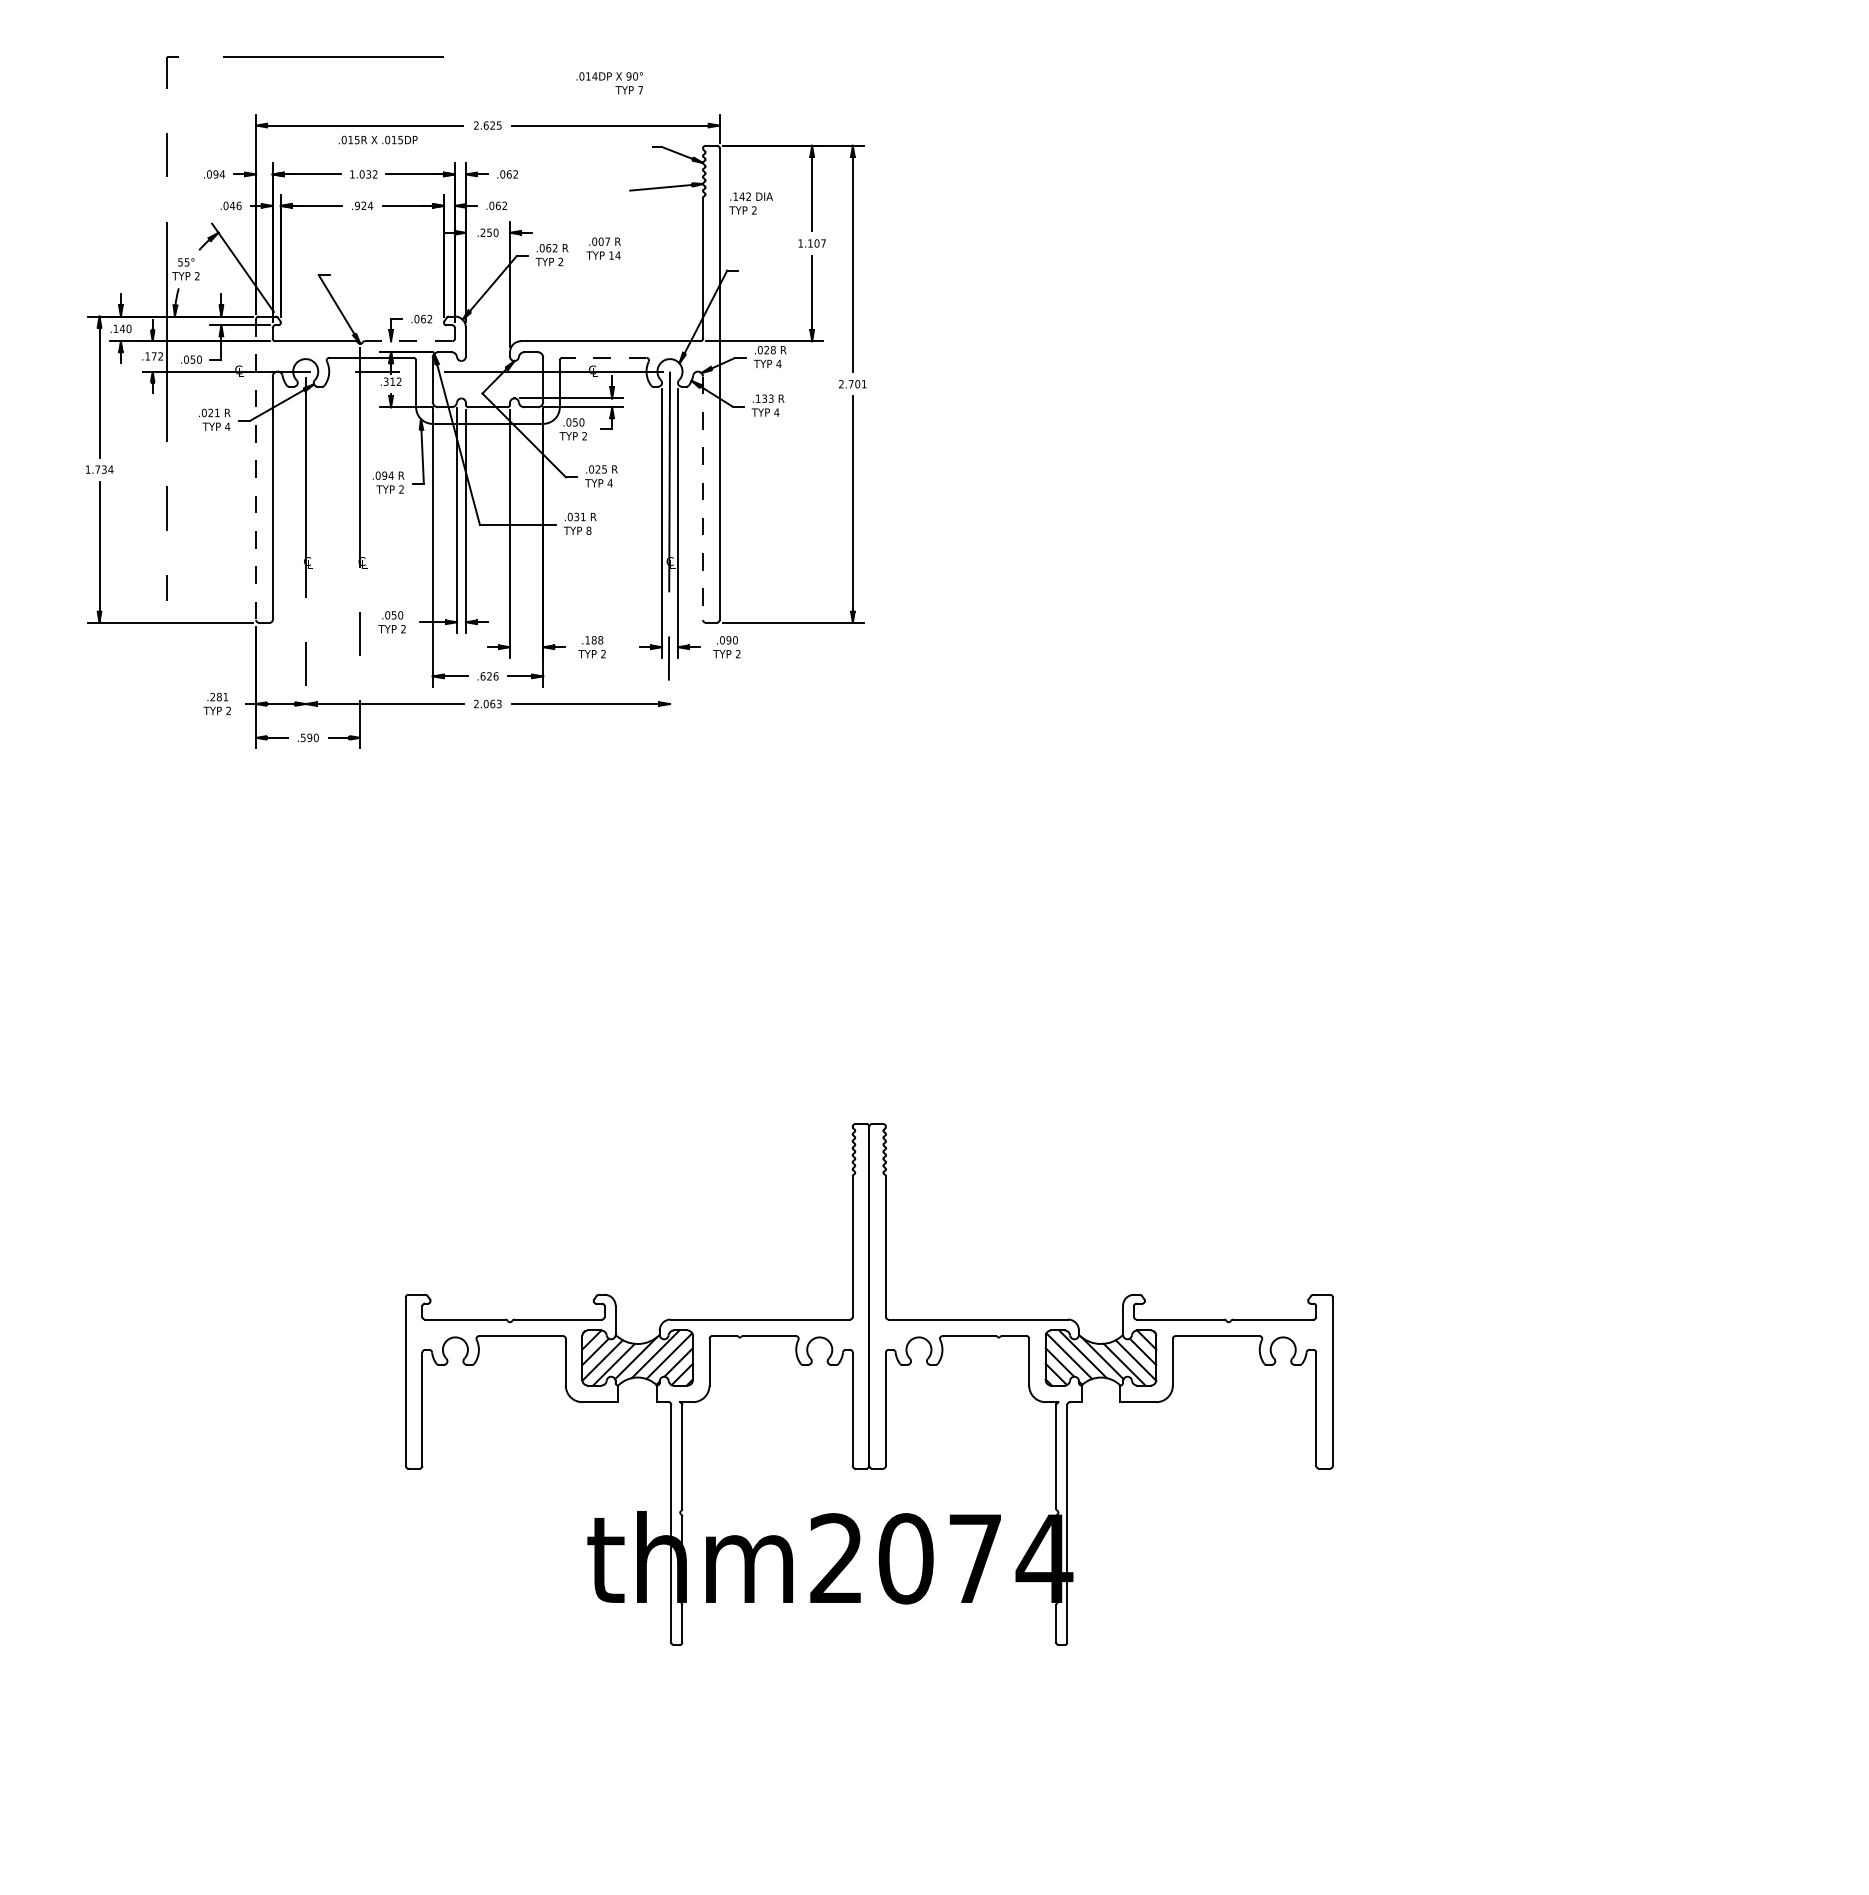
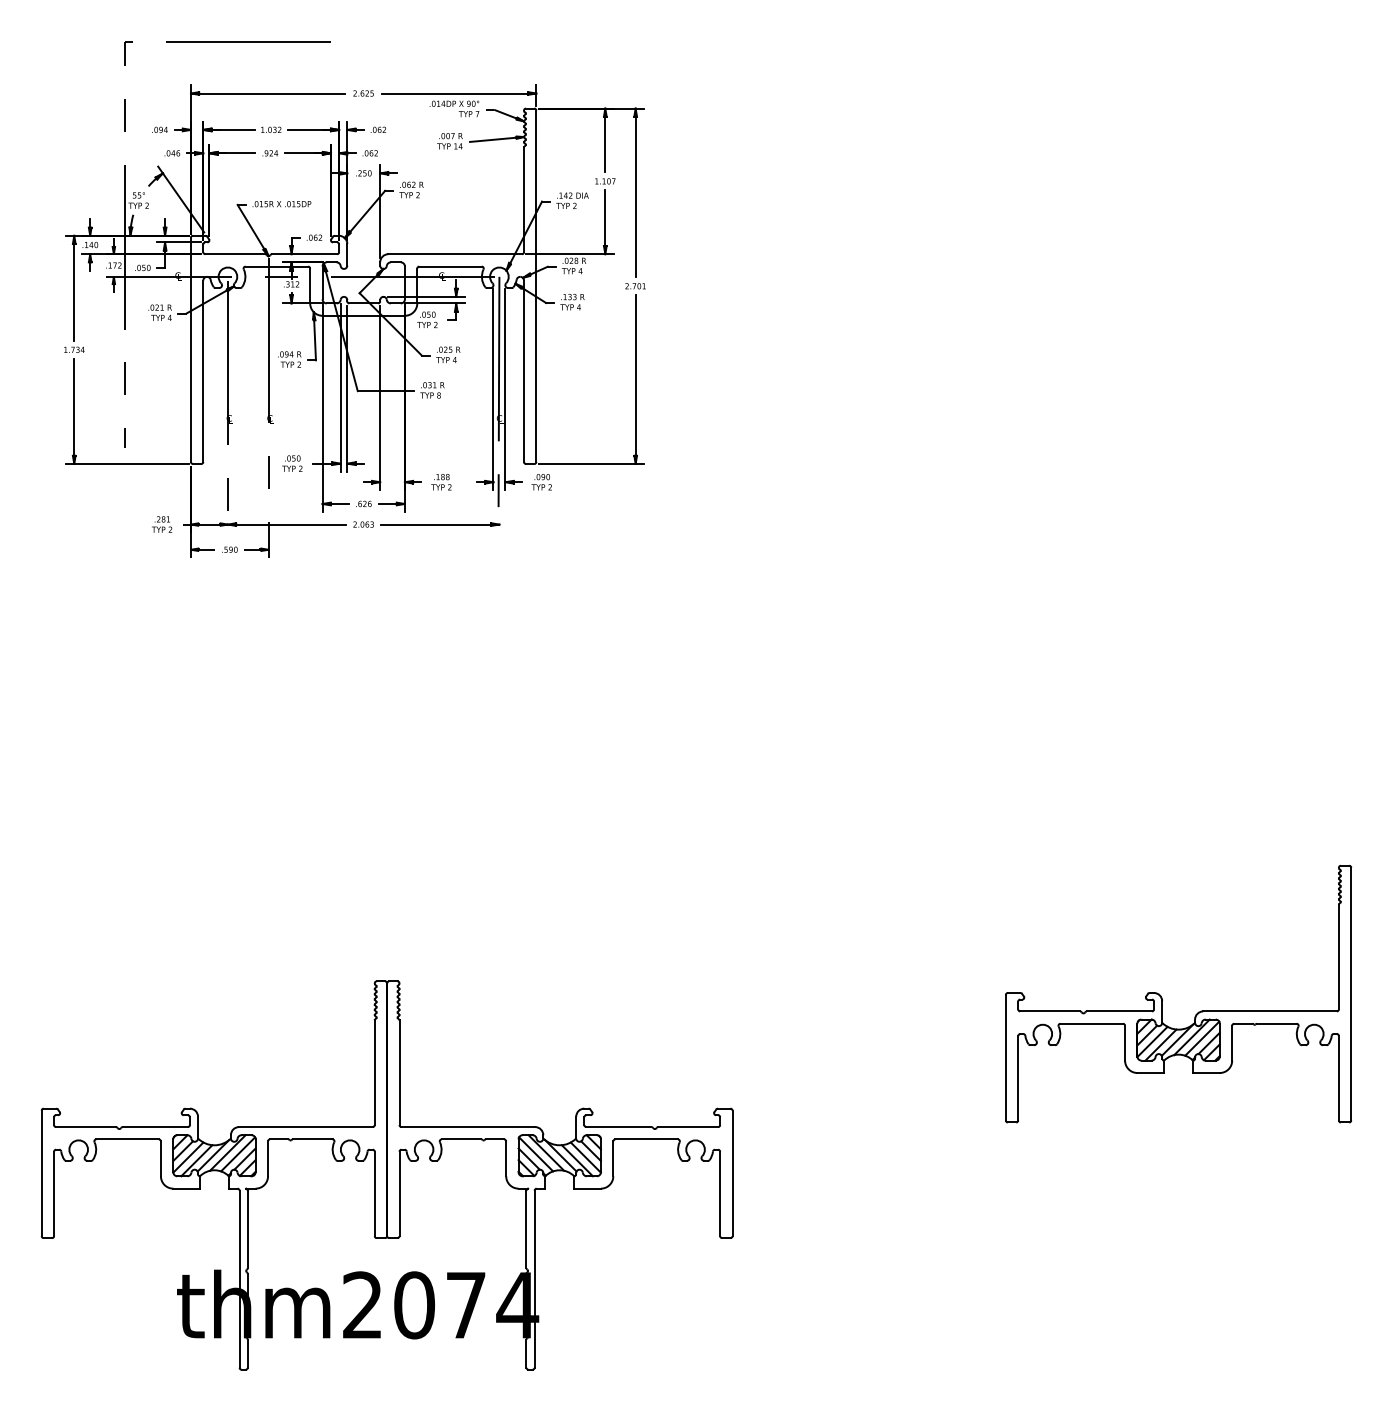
text: (609, 83) -> (454, 109), moved
text: (377, 139) -> (281, 203), moved
text: (750, 203) -> (572, 200), moved
text: (603, 248) -> (449, 141), moved
line: (408, 341) -> (304, 254), dashed -> solid
line: (604, 357) -> (450, 266), dashed -> solid
line: (256, 470) -> (191, 350), dashed -> solid
line: (703, 498) -> (524, 371), dashed -> solid
part: (1560, 1341) -> (1162, 999), added
part: (869, 1384) -> (387, 1175), moved

